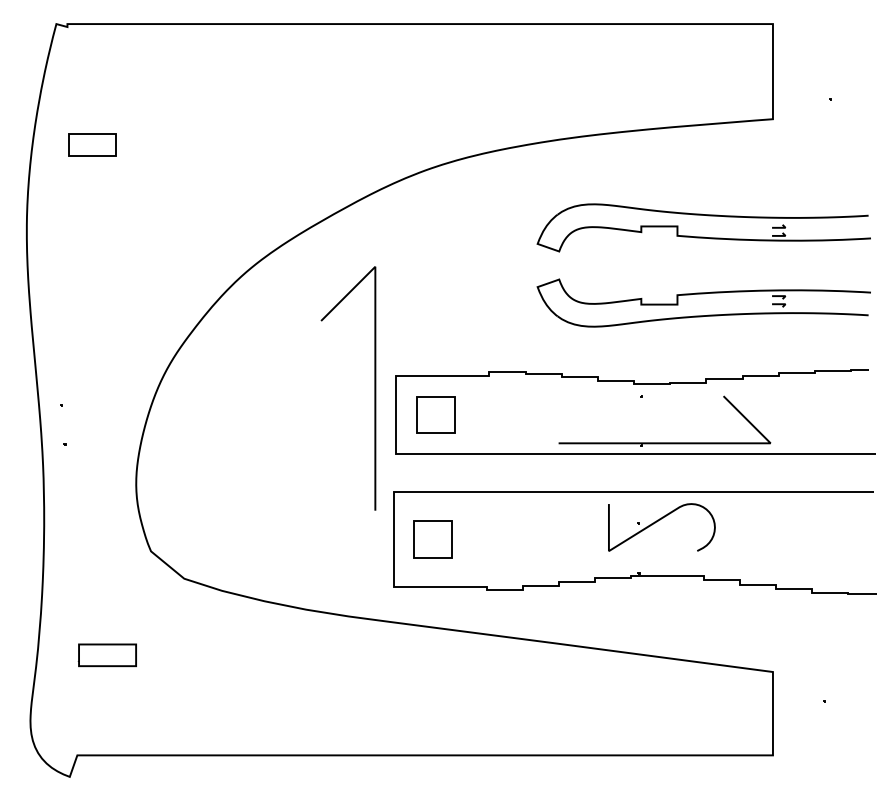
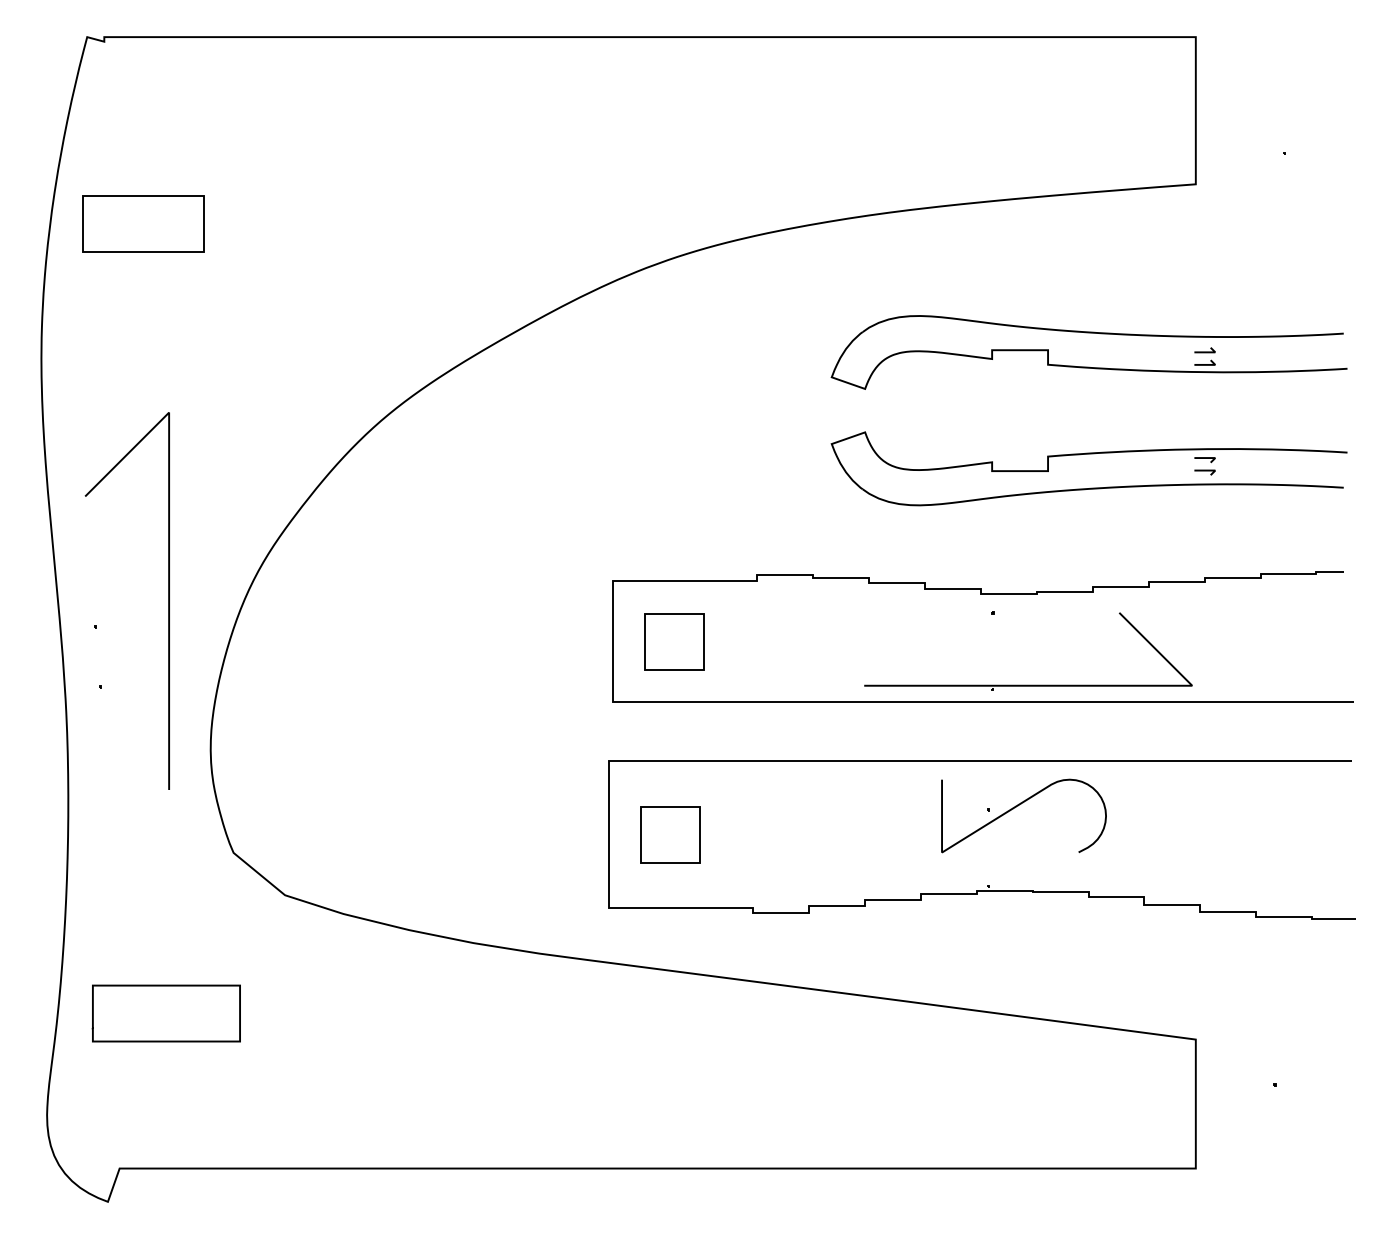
part: (92, 144) -> (143, 223), size x1.67
line: (374, 388) -> (167, 600), moved
part: (107, 655) -> (166, 1014), size x1.67

